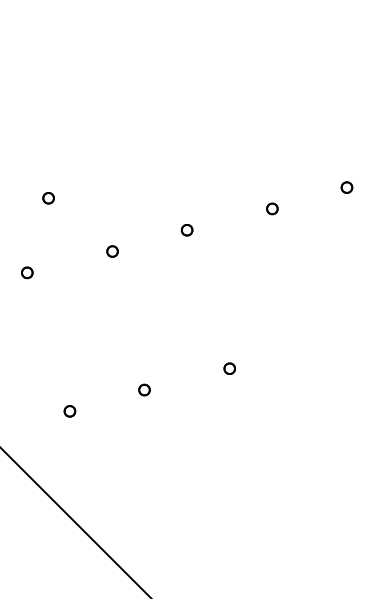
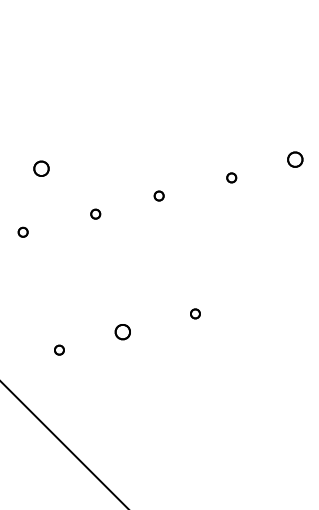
part: (346, 187) -> (294, 159), size x1.6
part: (47, 197) -> (40, 168), size x1.6
part: (144, 389) -> (122, 331), size x1.6

